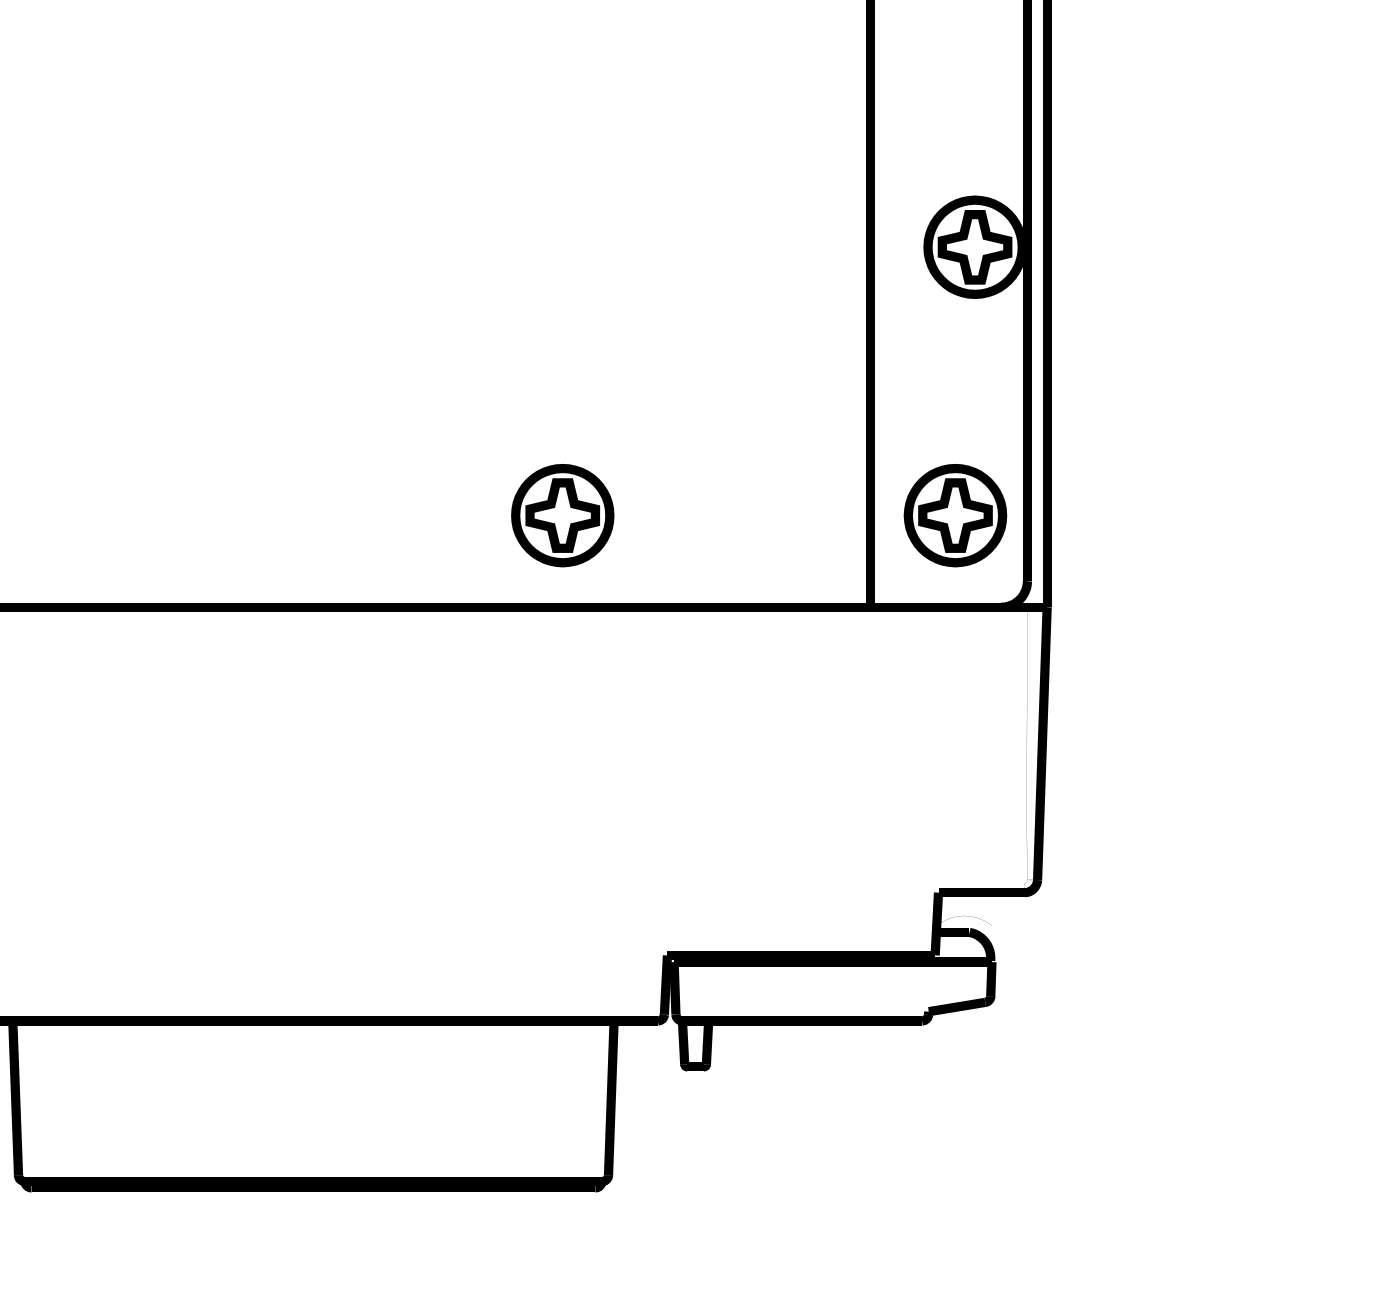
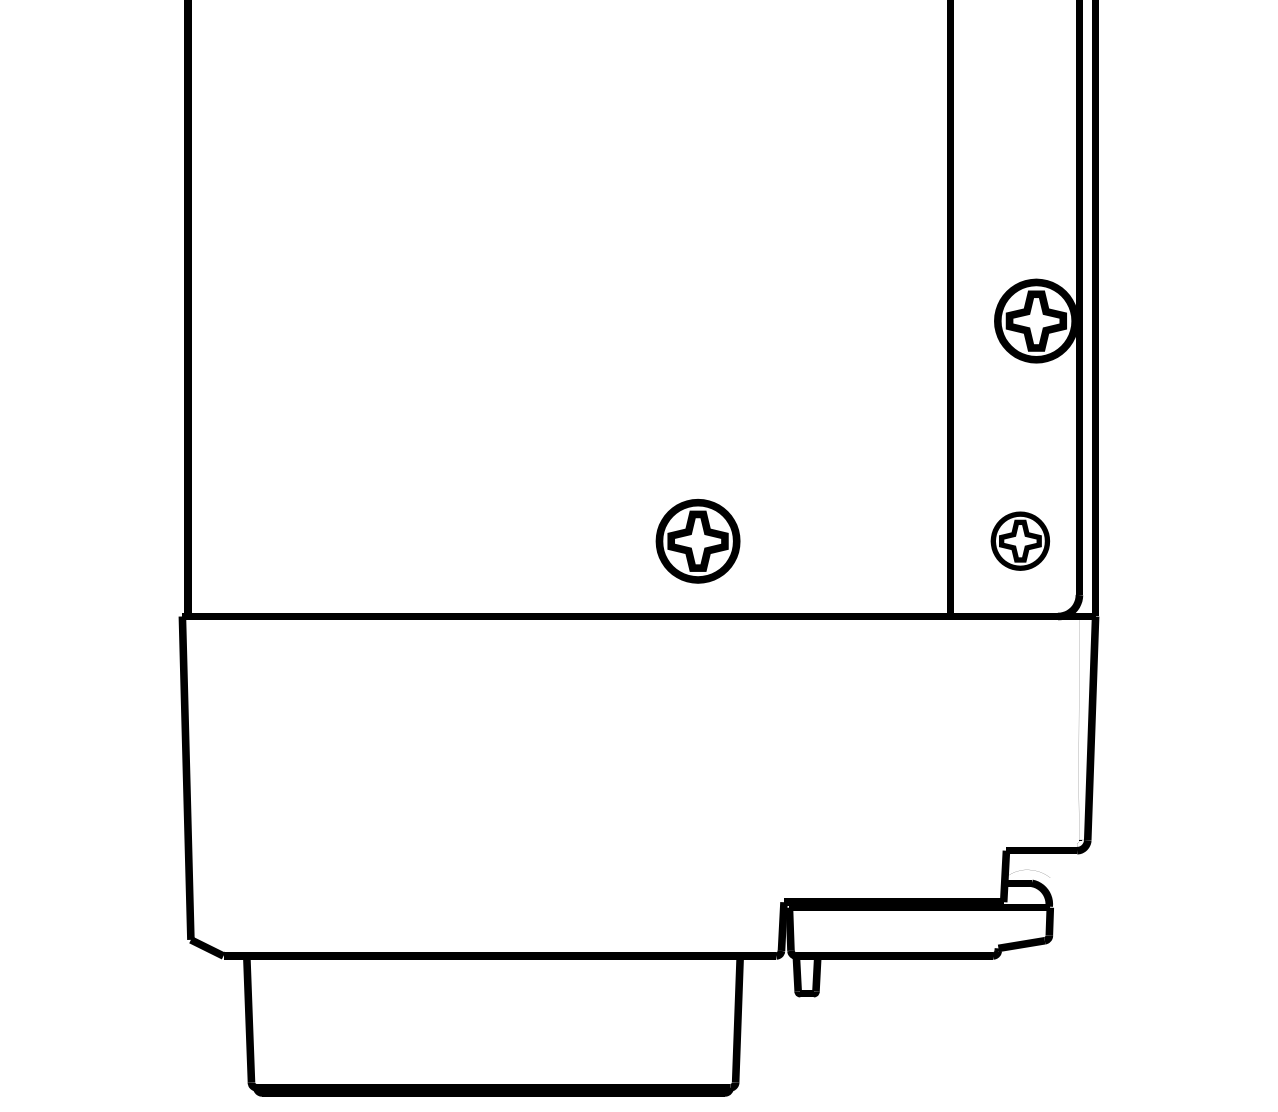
part: (955, 514) -> (1020, 540), size x0.7

